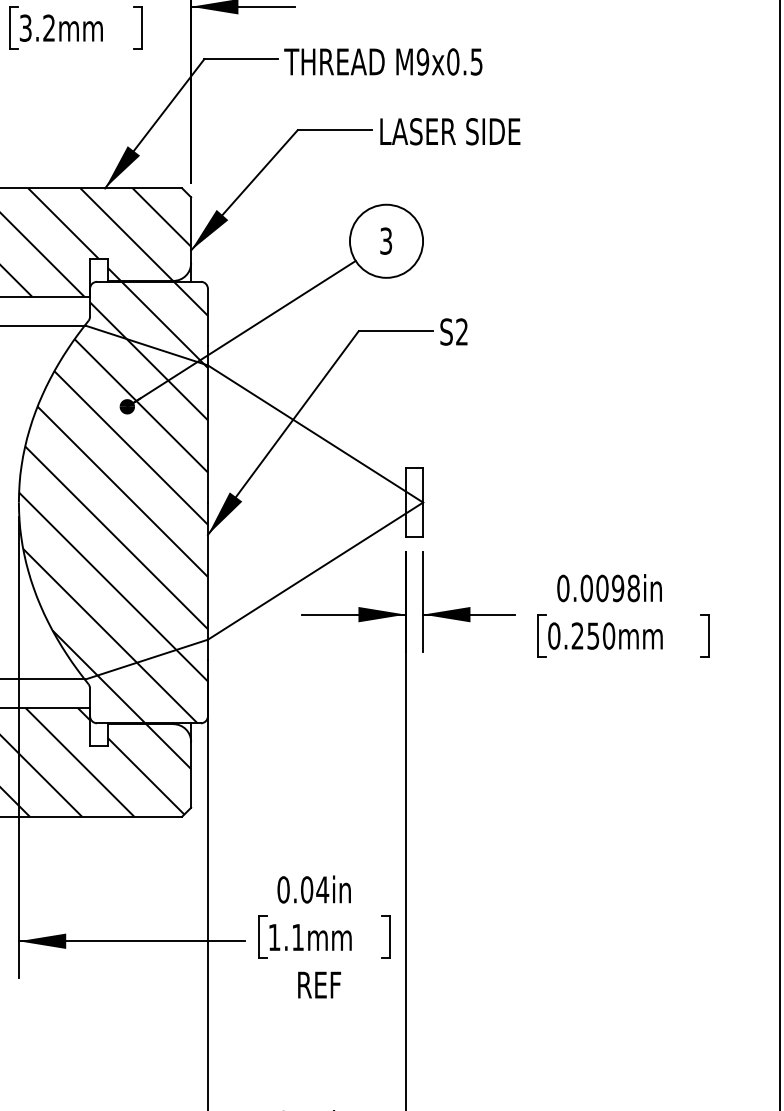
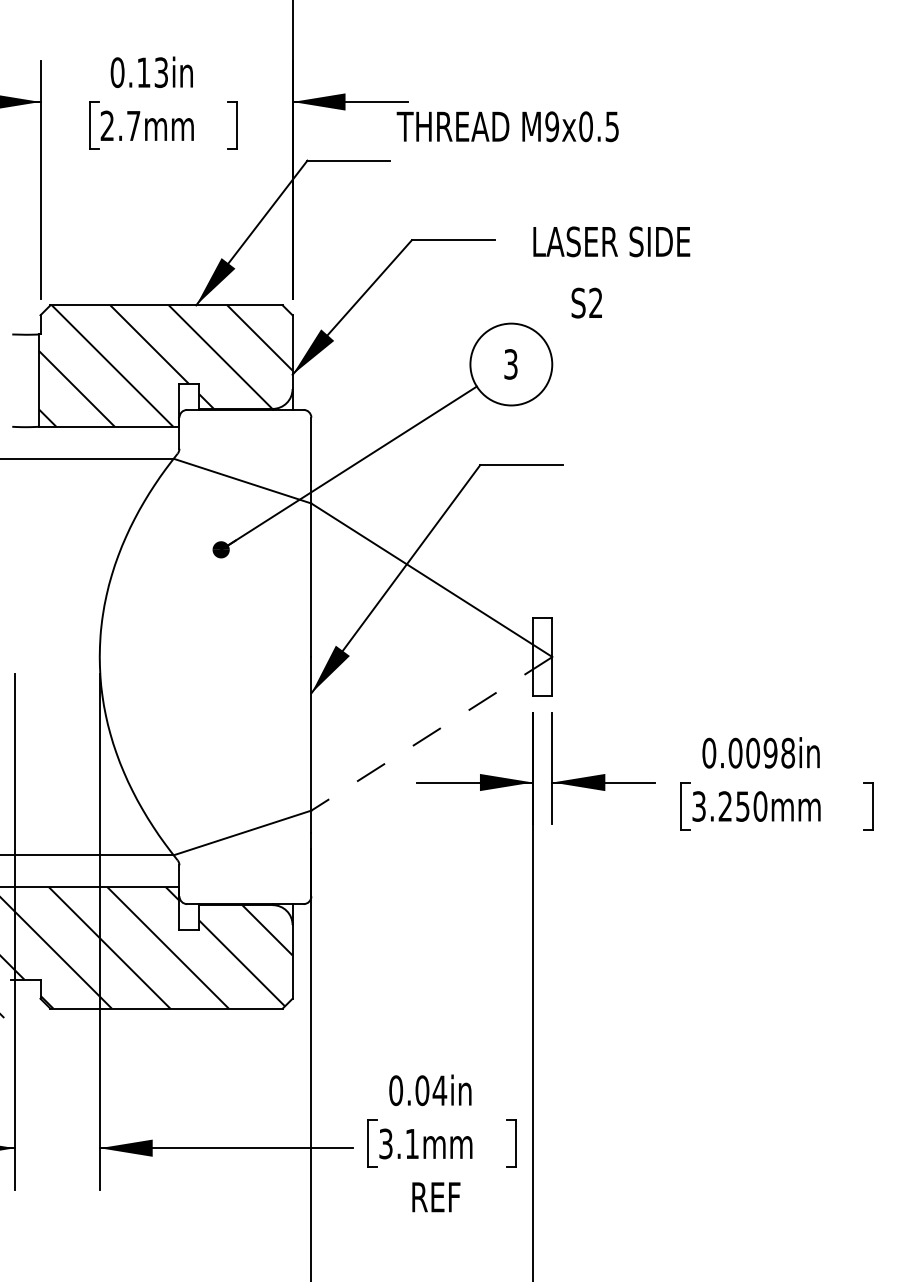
text: (37, 27) -> (120, 125), 3.2mm -> 2.7mm
text: (383, 61) -> (507, 126), moved
text: (450, 131) -> (611, 241), moved
text: (453, 331) -> (586, 302), moved
hatch: (113, 502) -> (205, 656), removed
line: (315, 570) -> (431, 733), solid -> dashed
text: (554, 636) -> (699, 806), 0.250mm -> 3.250mm
text: (274, 937) -> (385, 1143), 1.1mm -> 3.1mm

